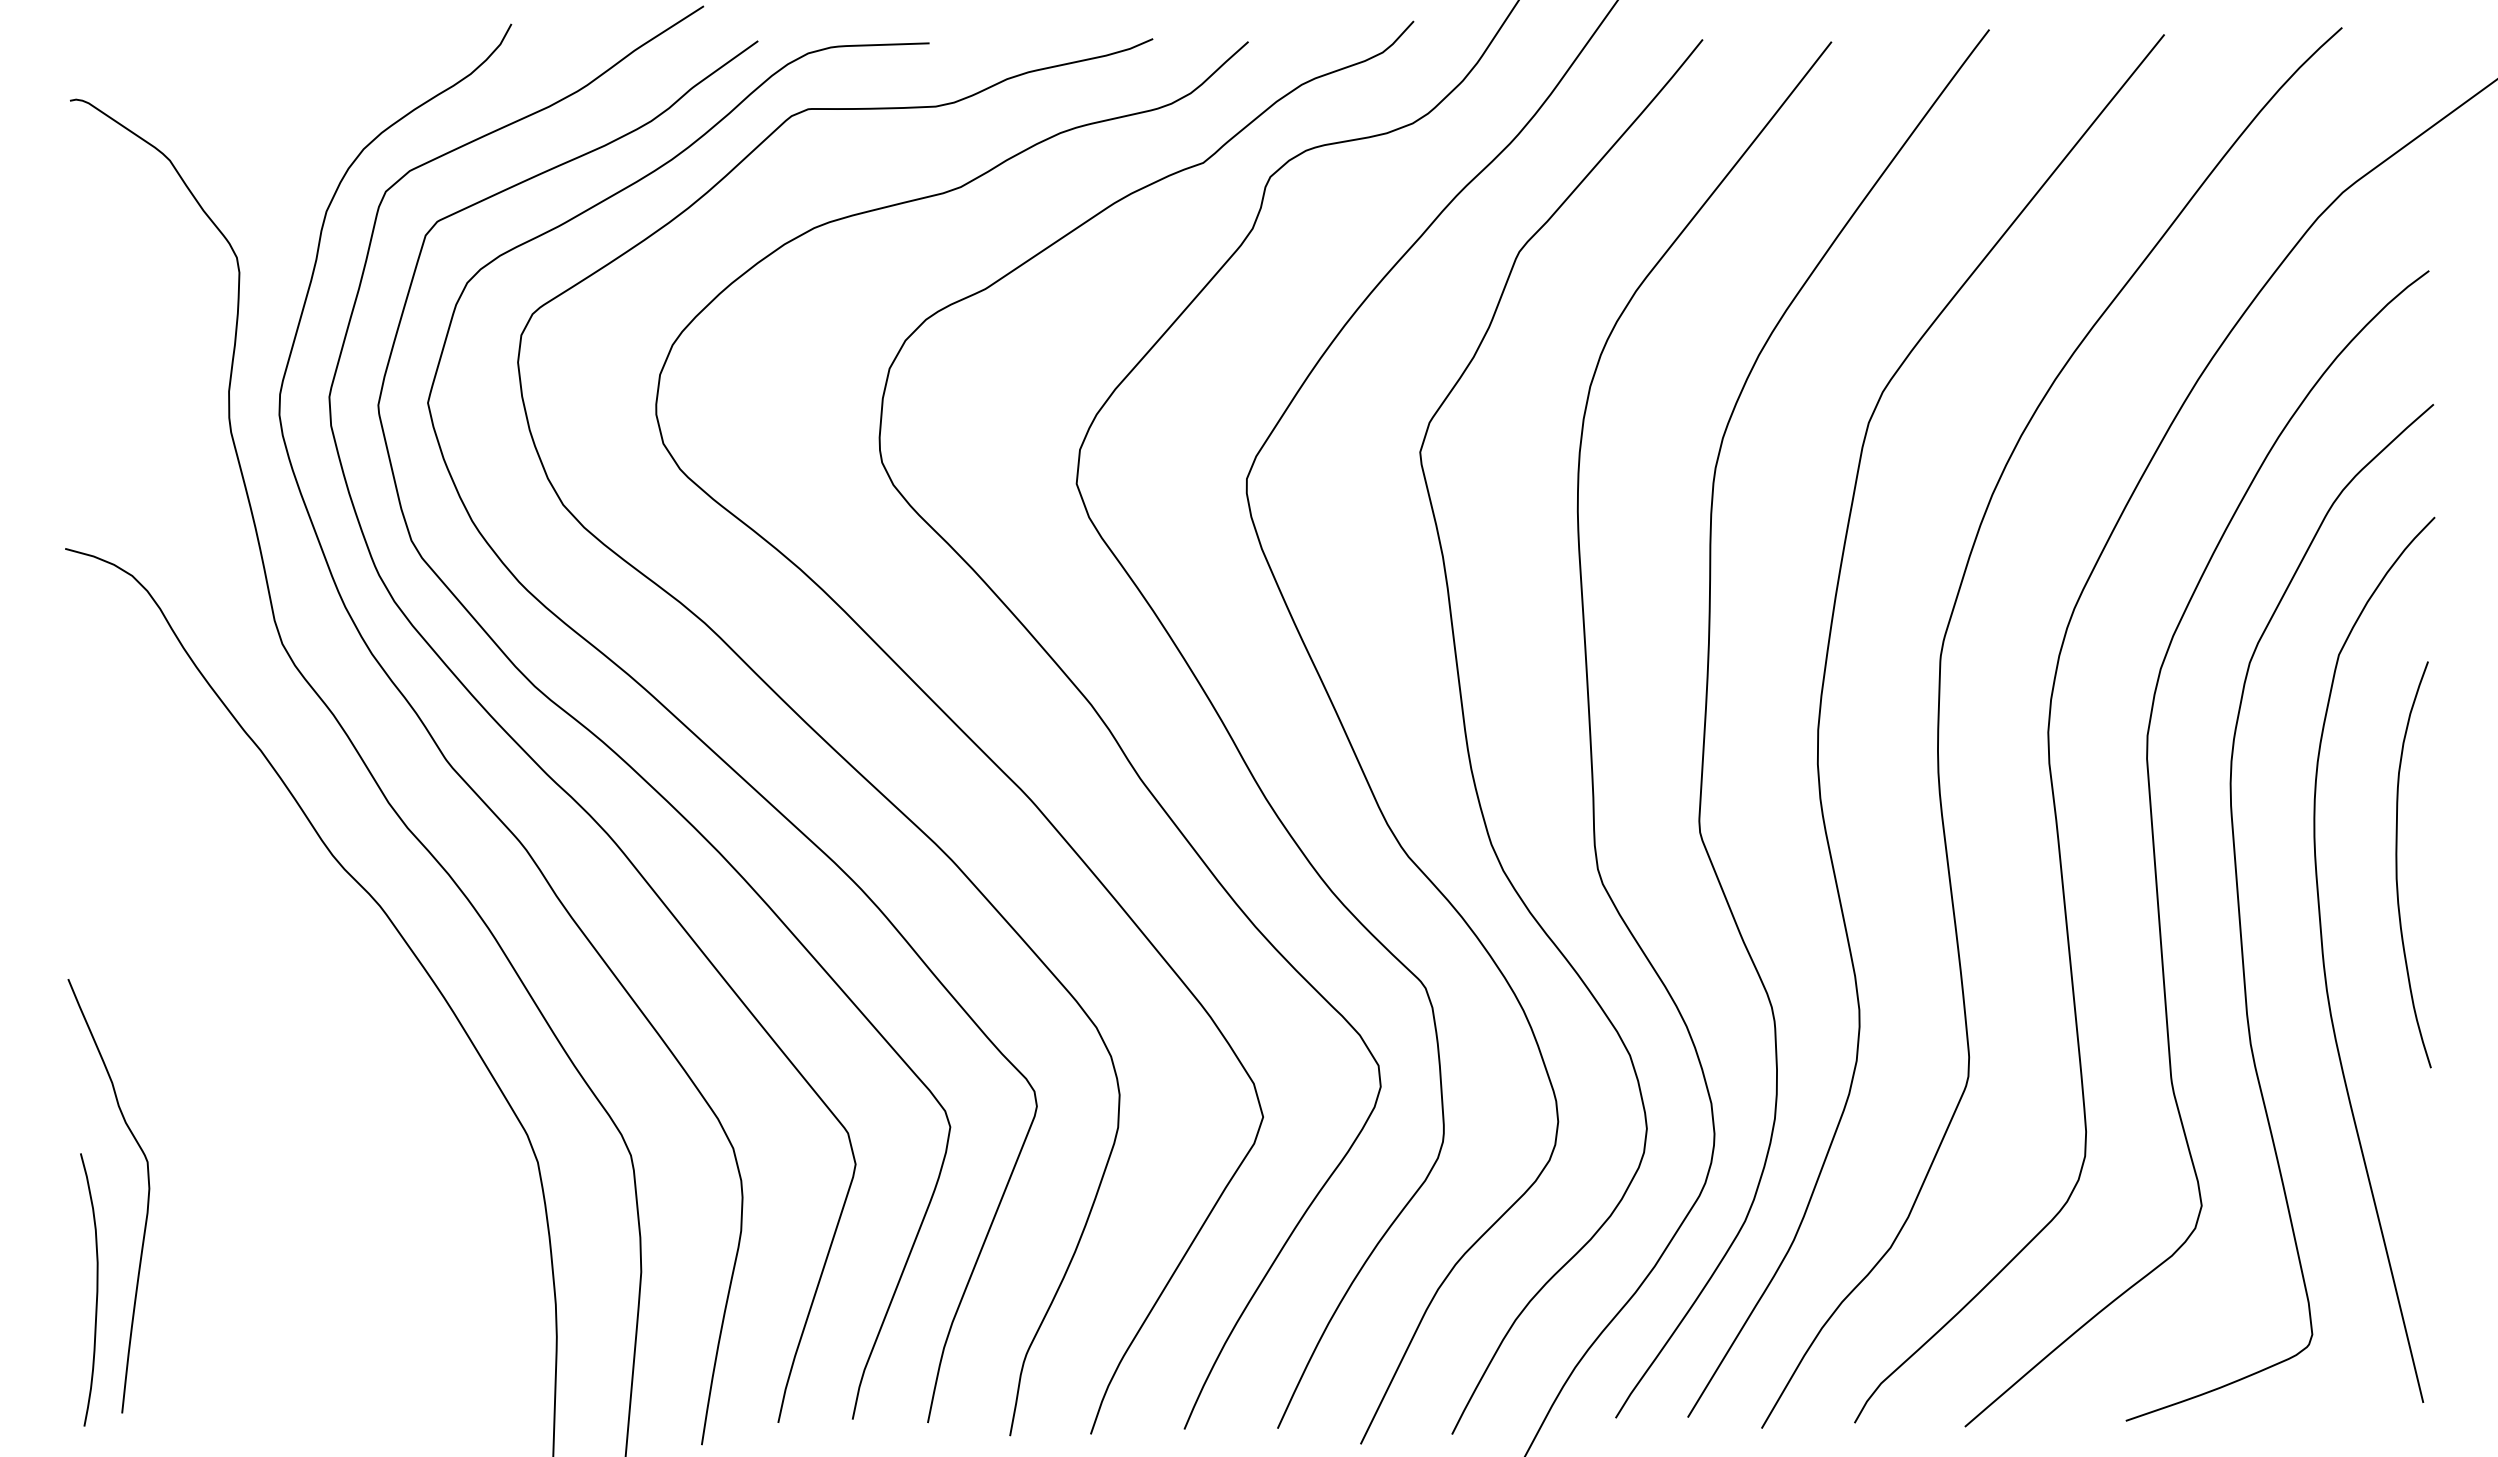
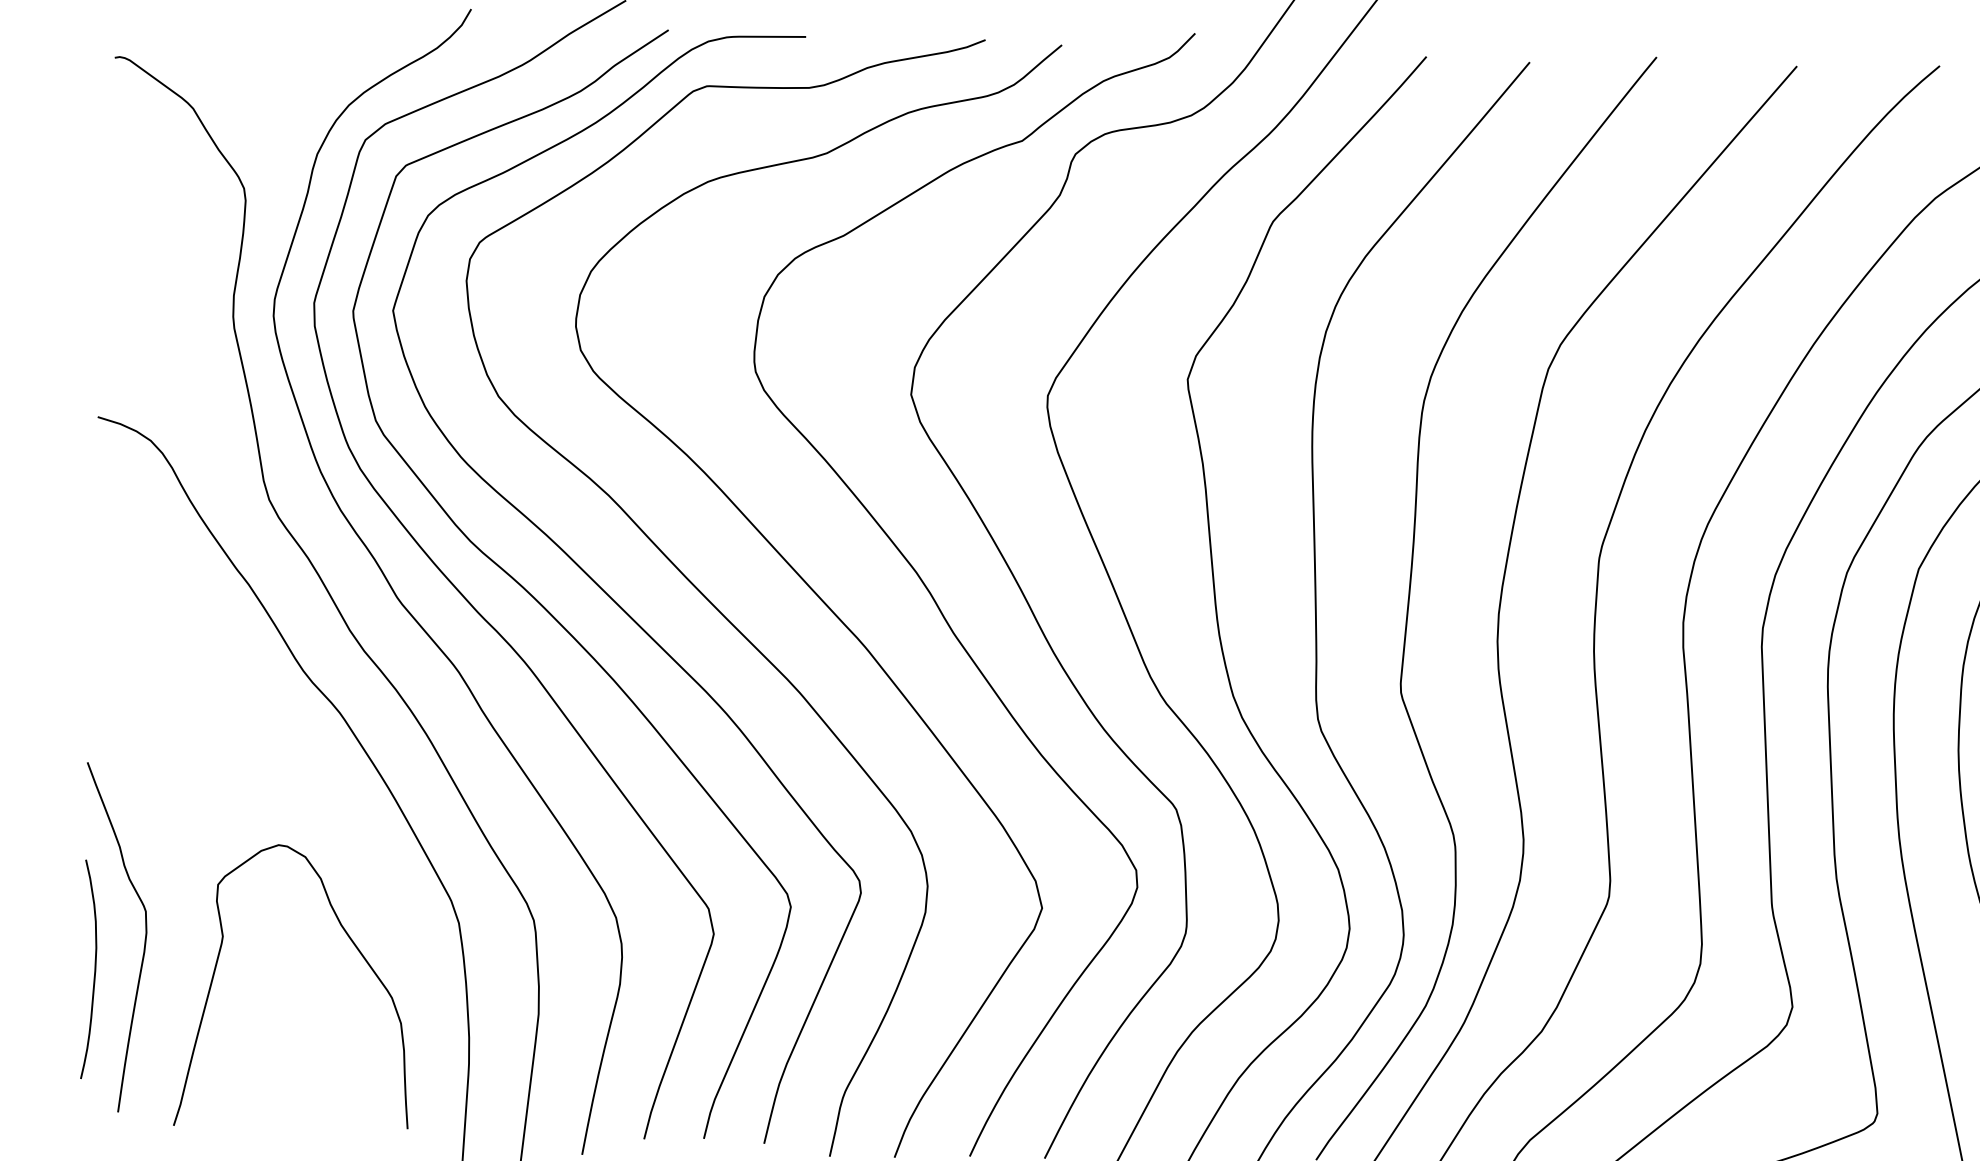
curve: (410, 1197) -> (355, 947), added
curve: (96, 1289) -> (94, 969), moved

